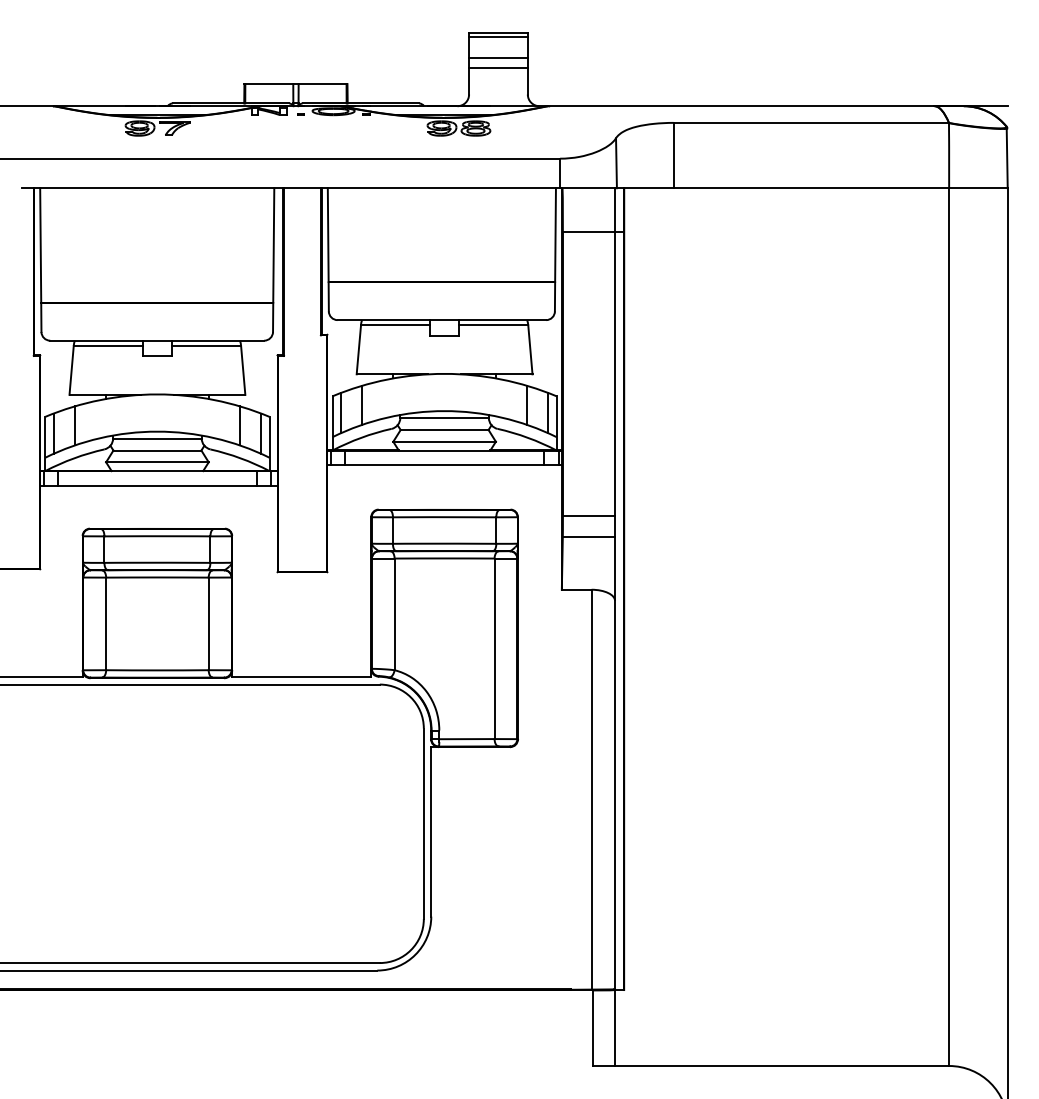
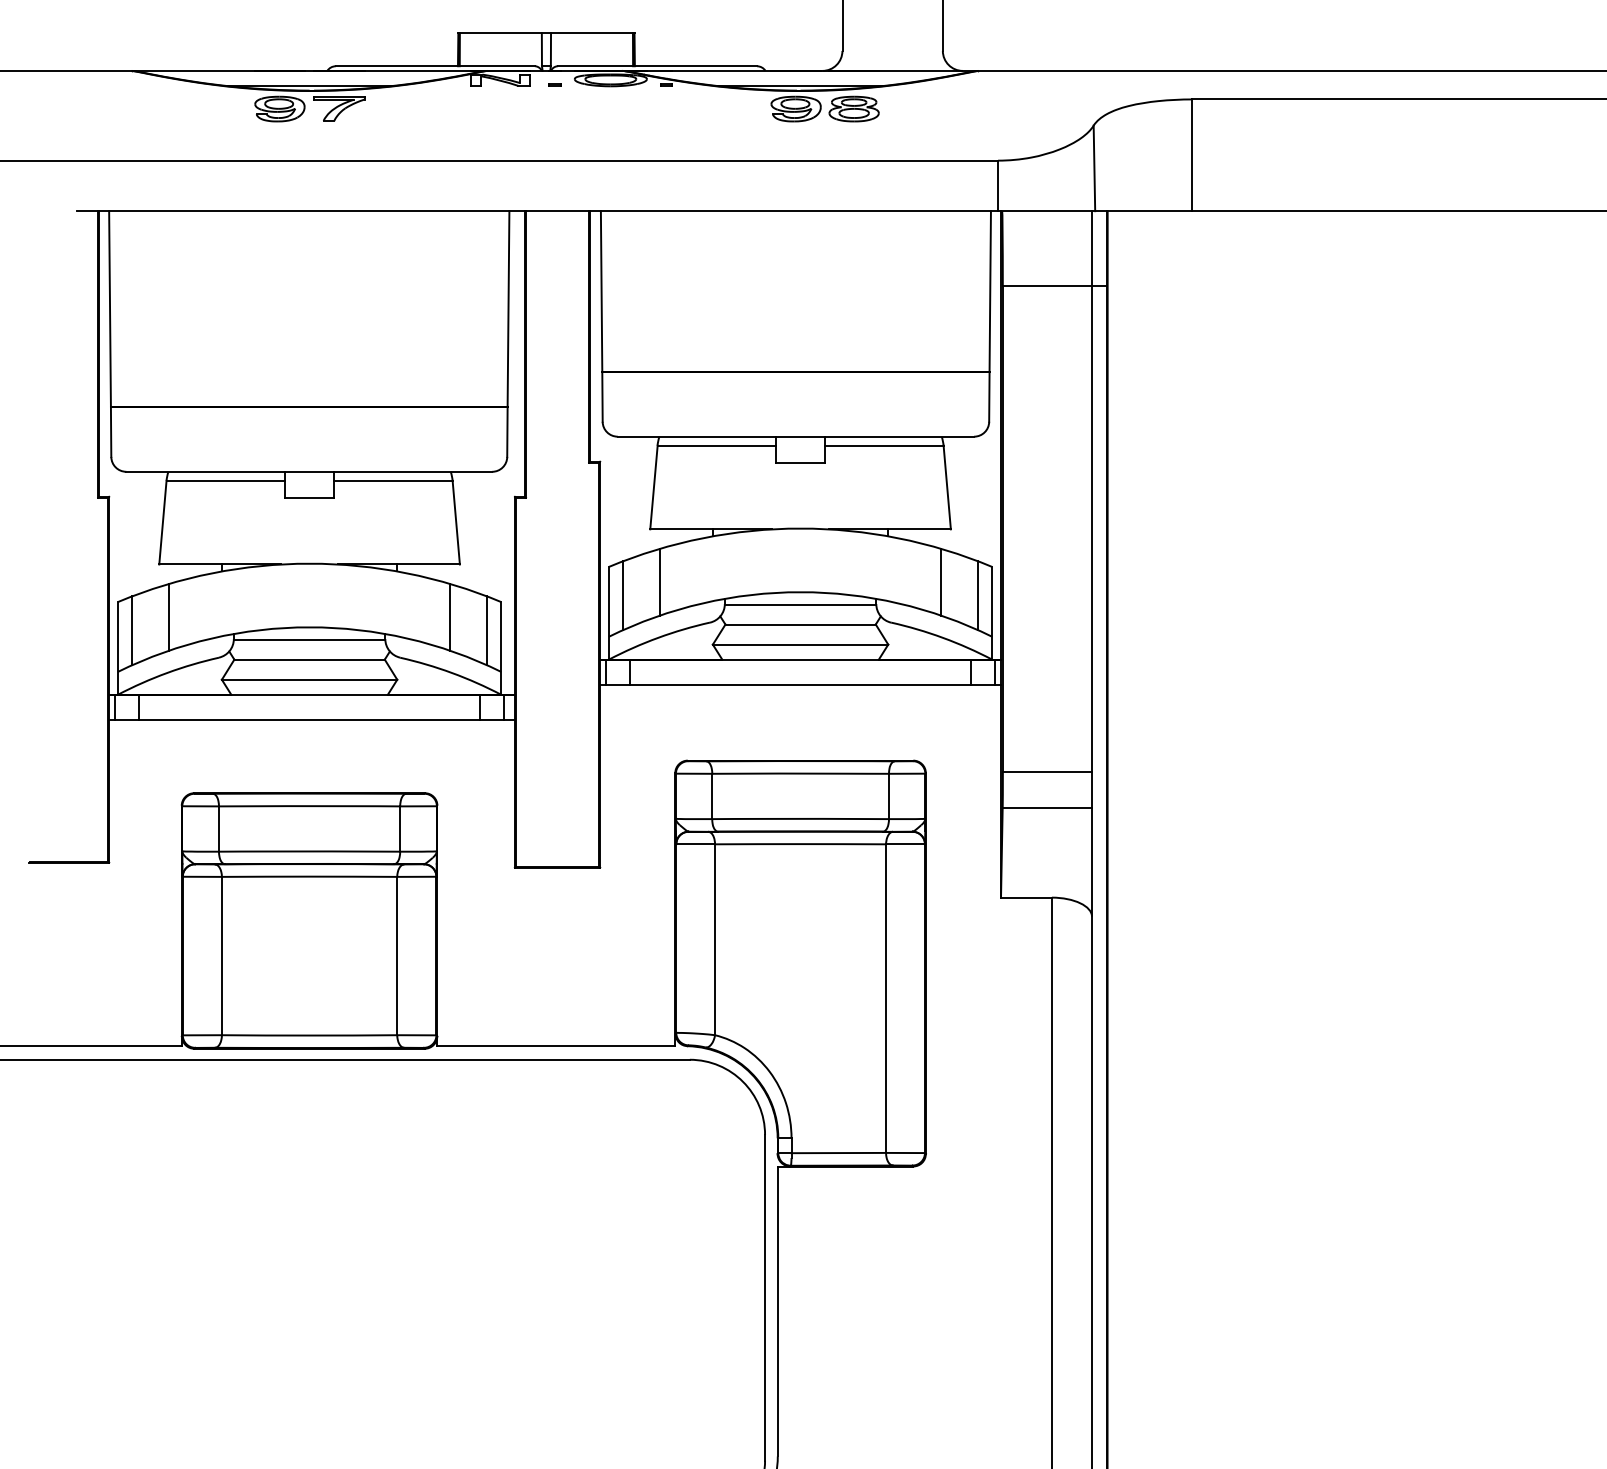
line: (498, 68) -> (892, 6), removed

